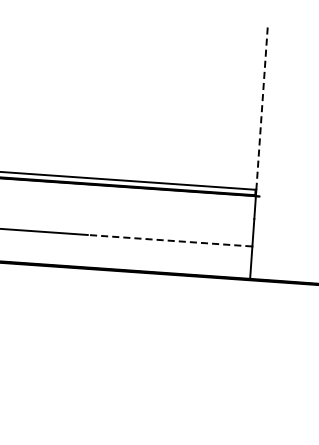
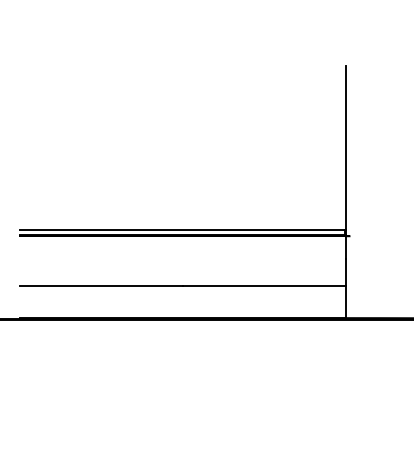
line: (261, 106) -> (345, 147), dashed -> solid
line: (170, 241) -> (264, 286), dashed -> solid

